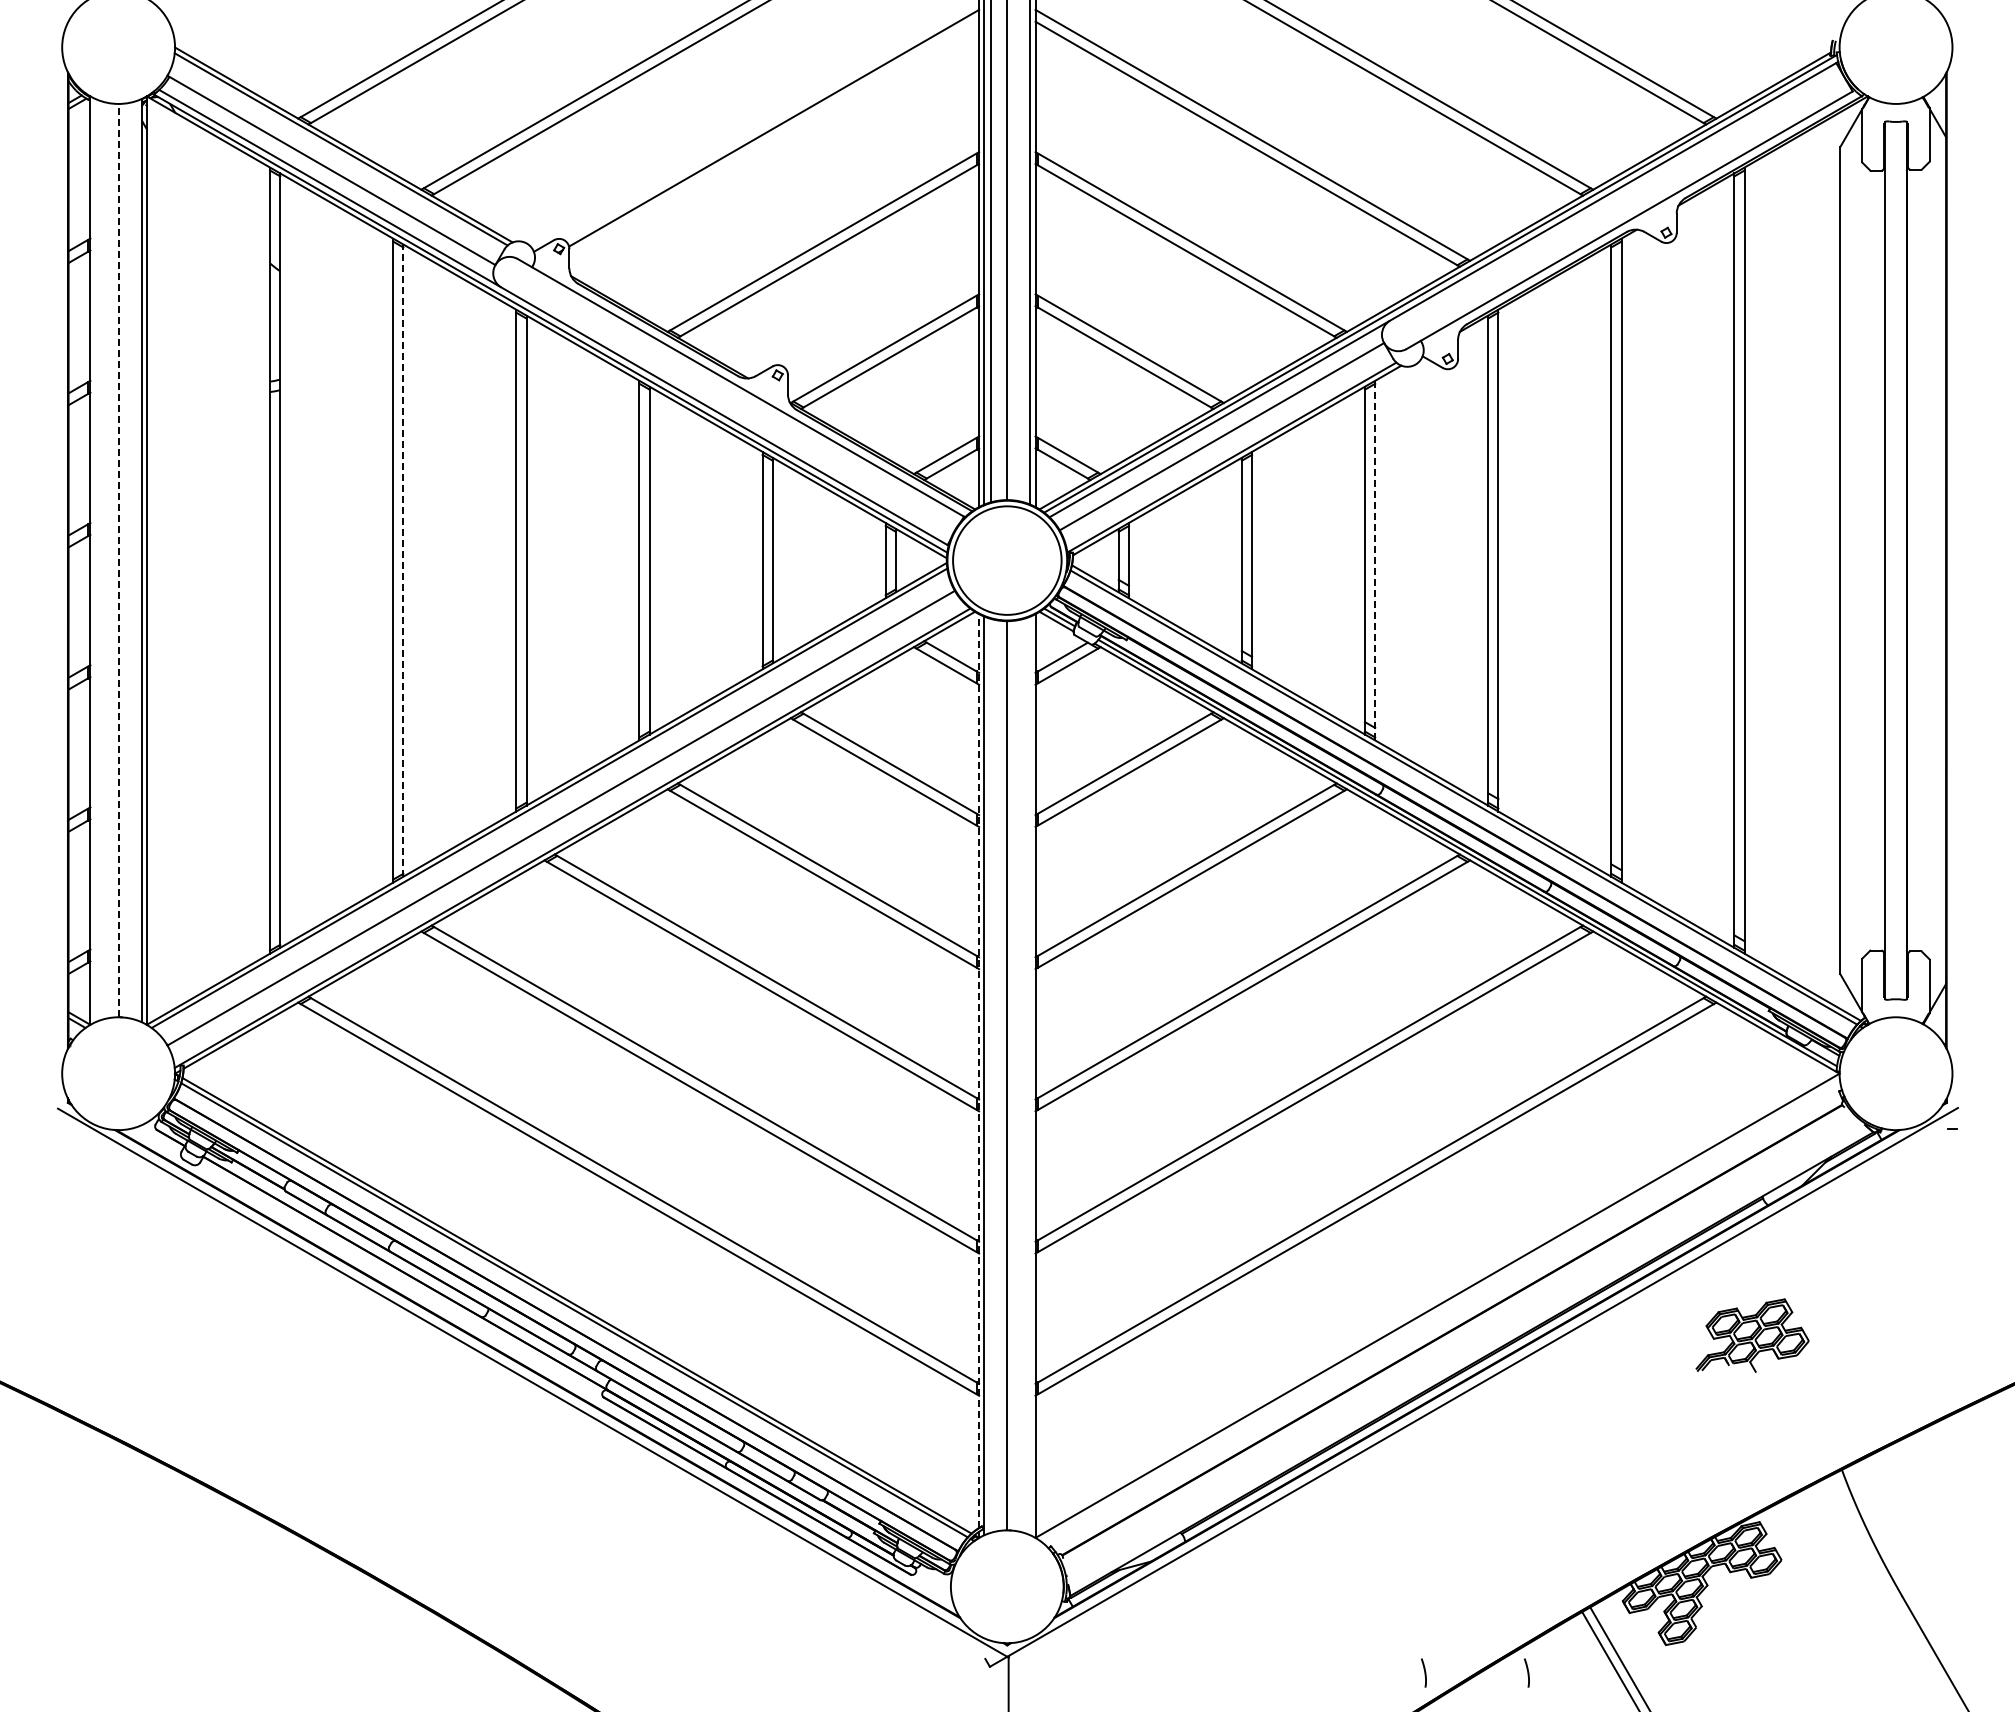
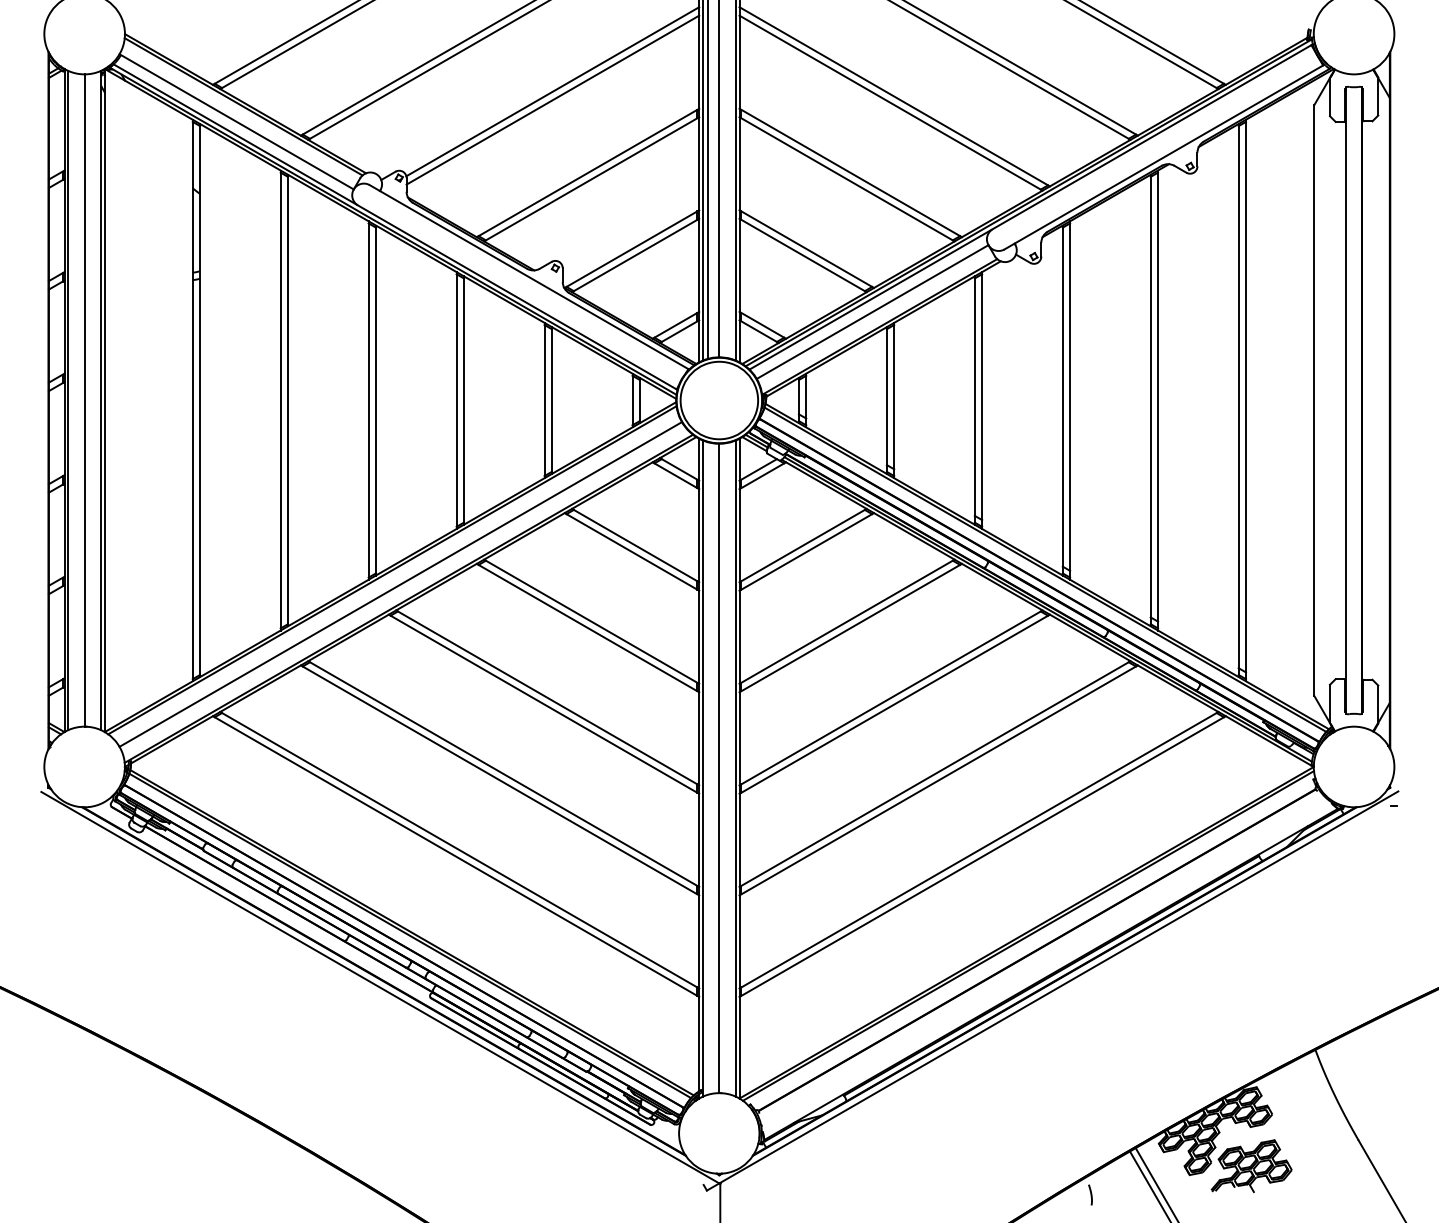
line: (774, 139) -> (553, 99), added
line: (95, 560) -> (68, 400), added
line: (118, 560) -> (84, 400), dashed -> solid
line: (403, 560) -> (288, 400), dashed -> solid
line: (1375, 560) -> (982, 400), dashed -> solid
line: (979, 1071) -> (699, 765), dashed -> solid
line: (1030, 1075) -> (735, 768), added
line: (1439, 1310) -> (1028, 936), added
part: (1752, 1335) -> (1251, 1166), moved
curve: (1424, 1672) -> (1017, 1194), removed

